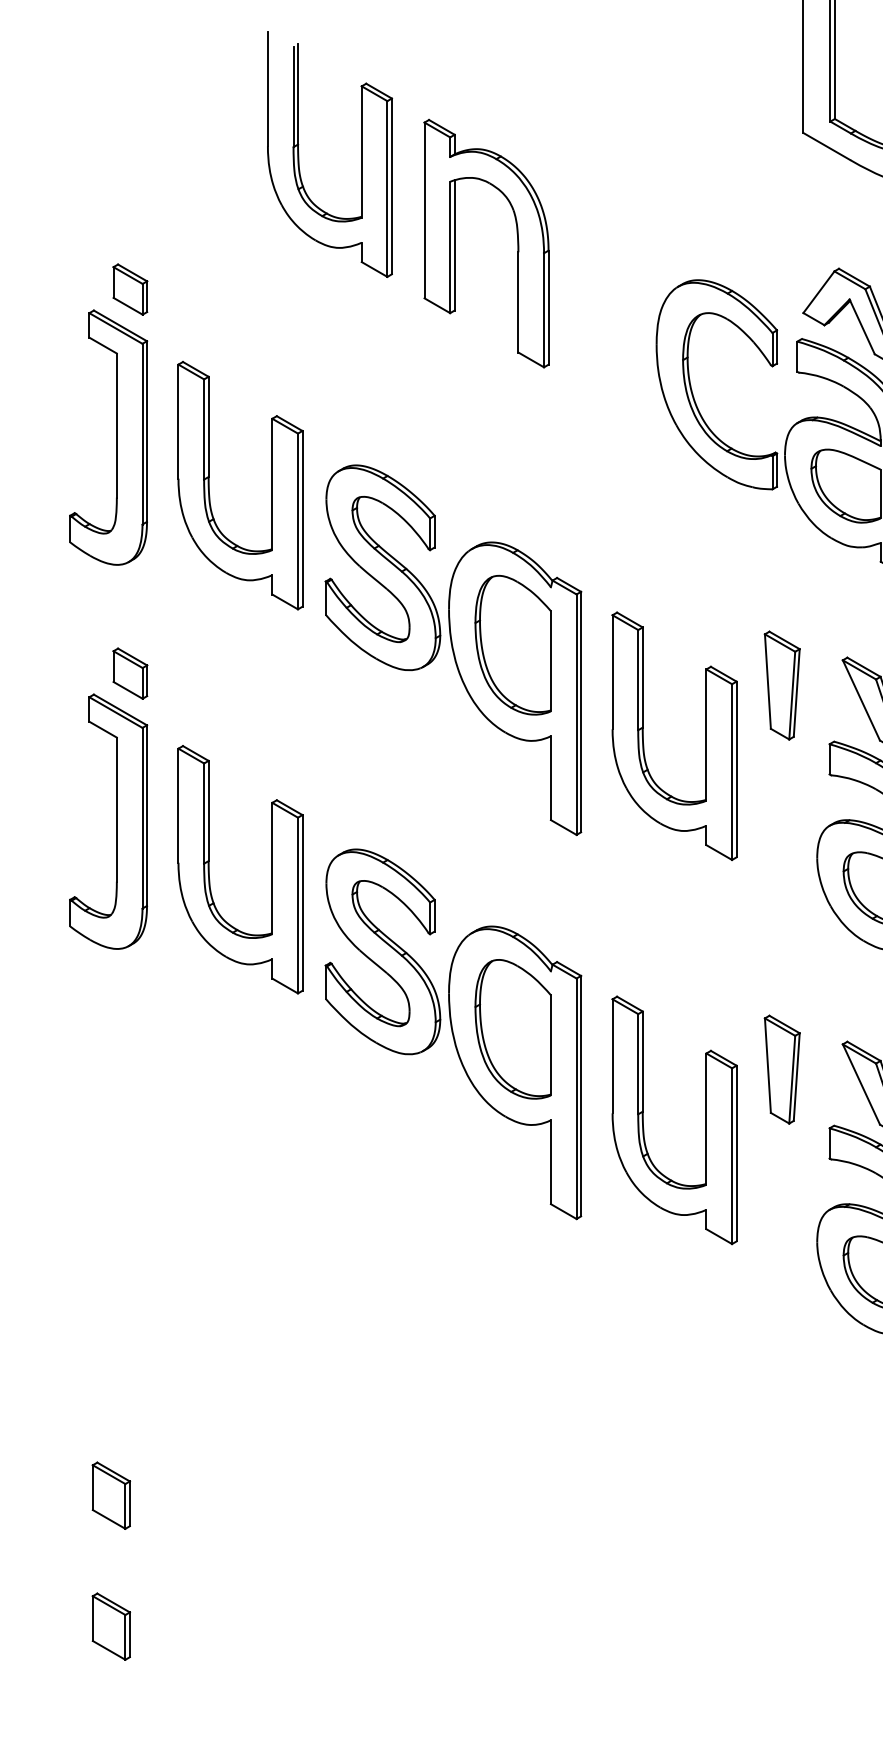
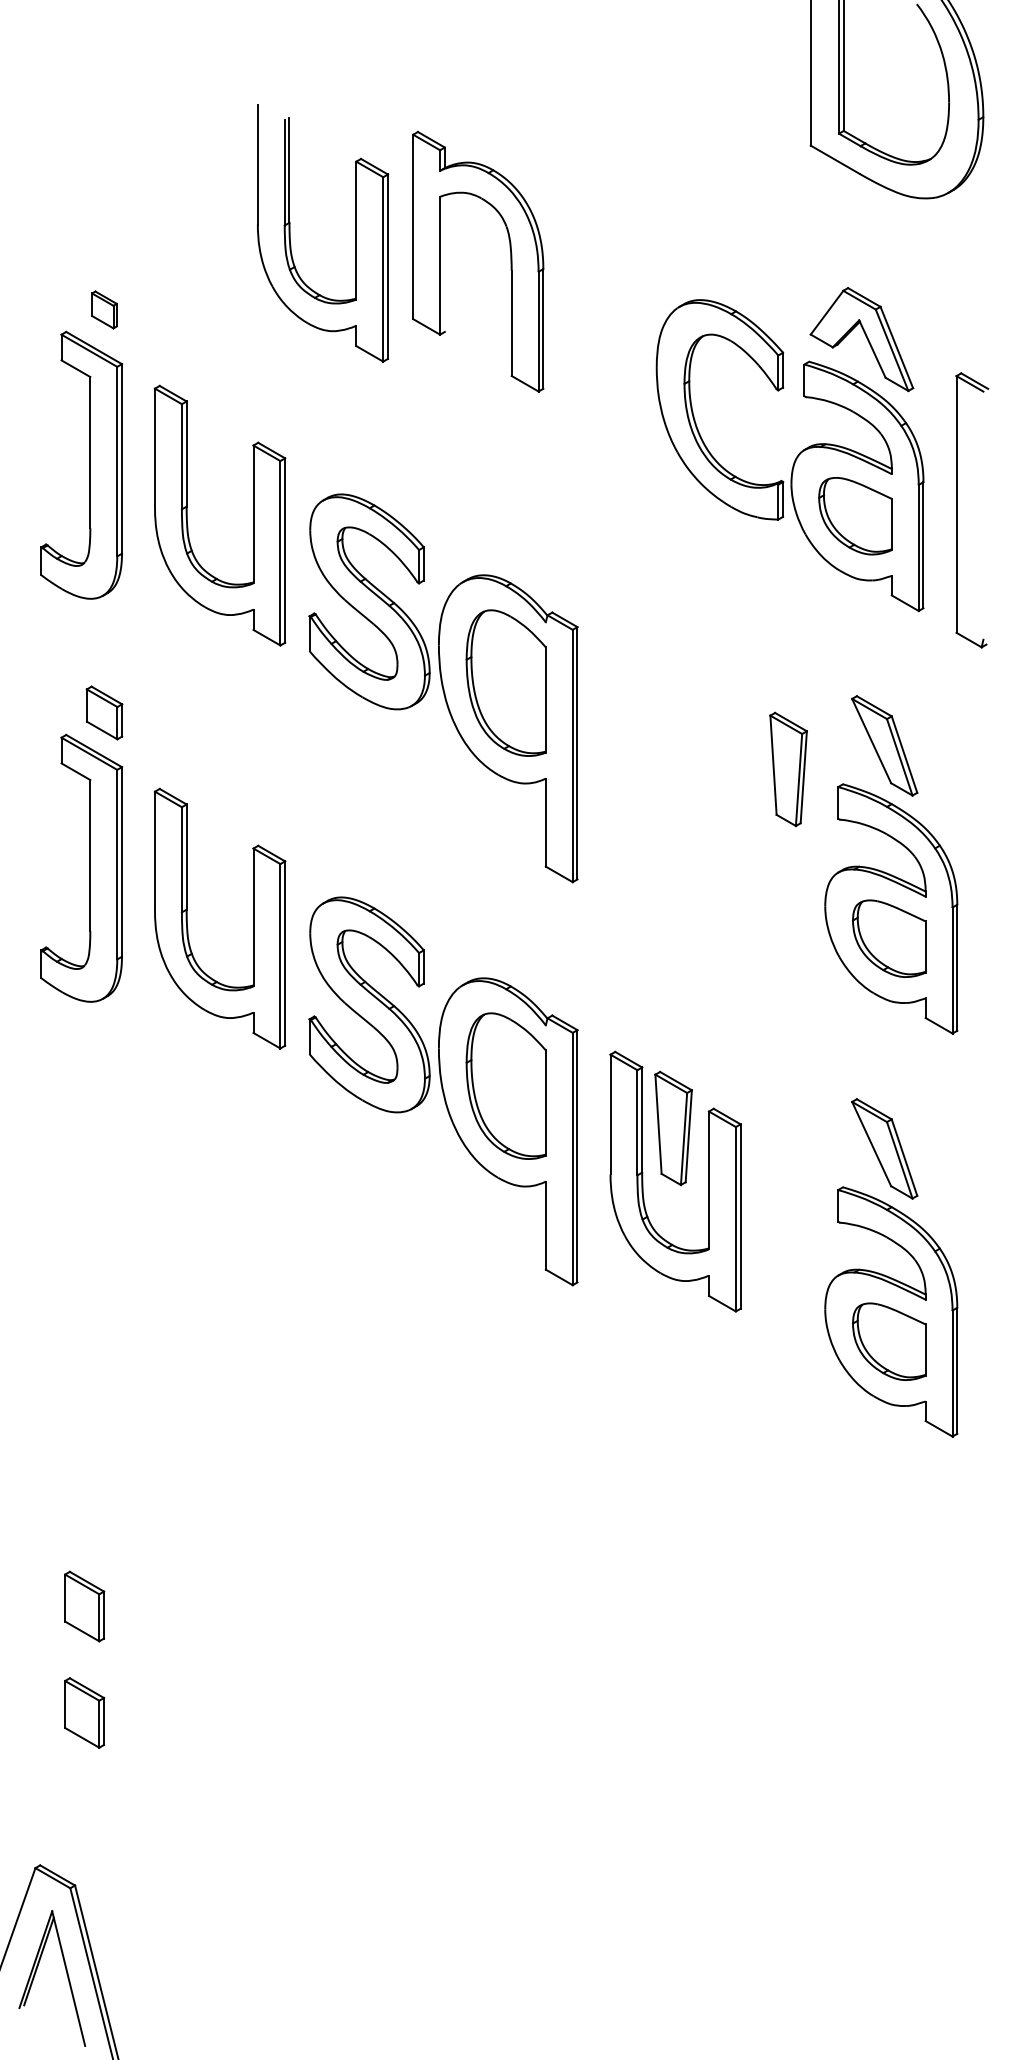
part: (360, 154) -> (355, 233), moved
line: (454, 245) -> (444, 263), removed
part: (130, 289) -> (104, 309), size x0.7
part: (782, 685) -> (788, 769), moved
part: (644, 736) -> (643, 778), removed
part: (782, 1069) -> (673, 1128), moved
part: (111, 1495) -> (84, 1606), moved

